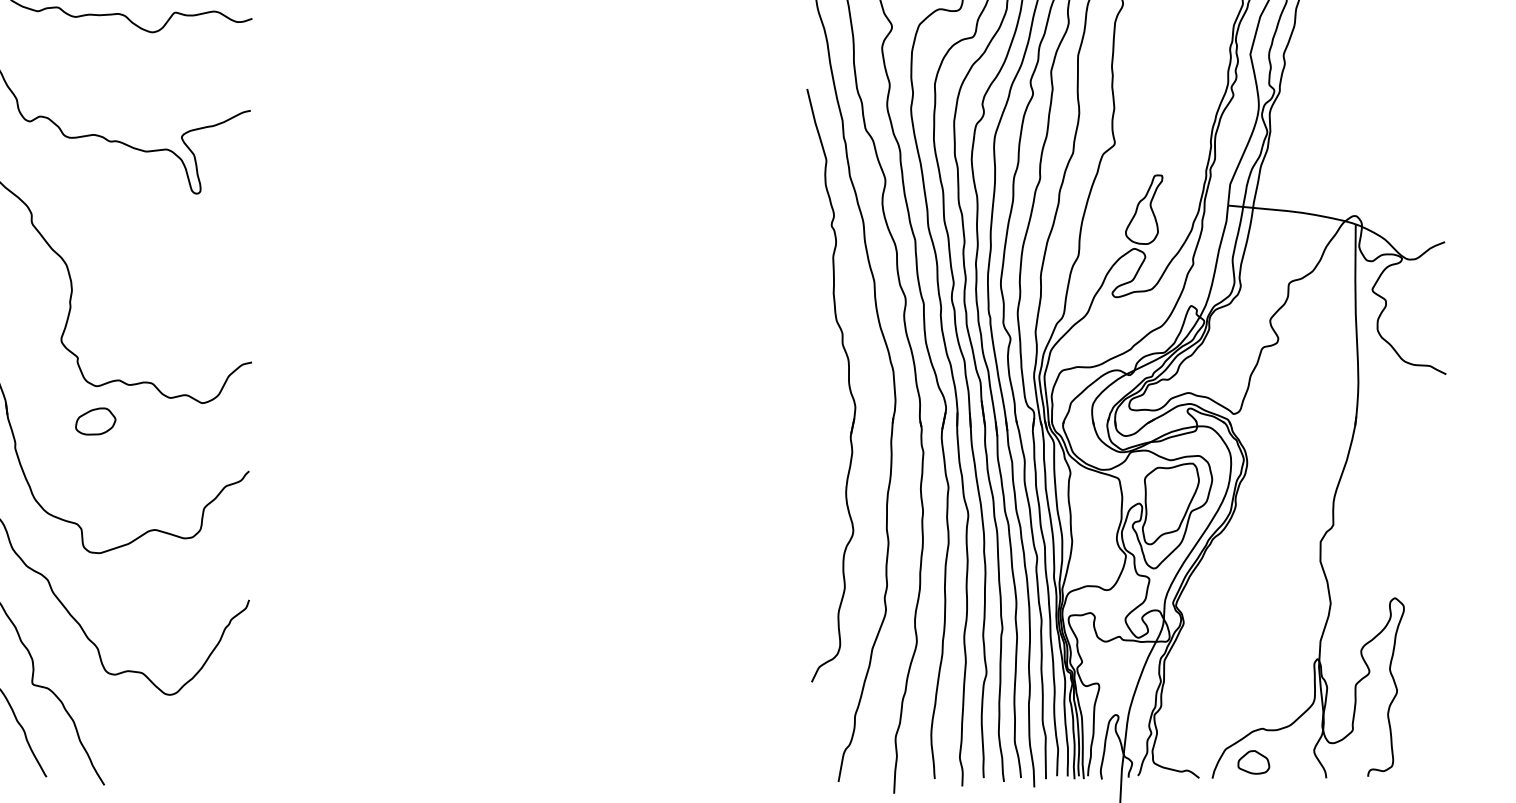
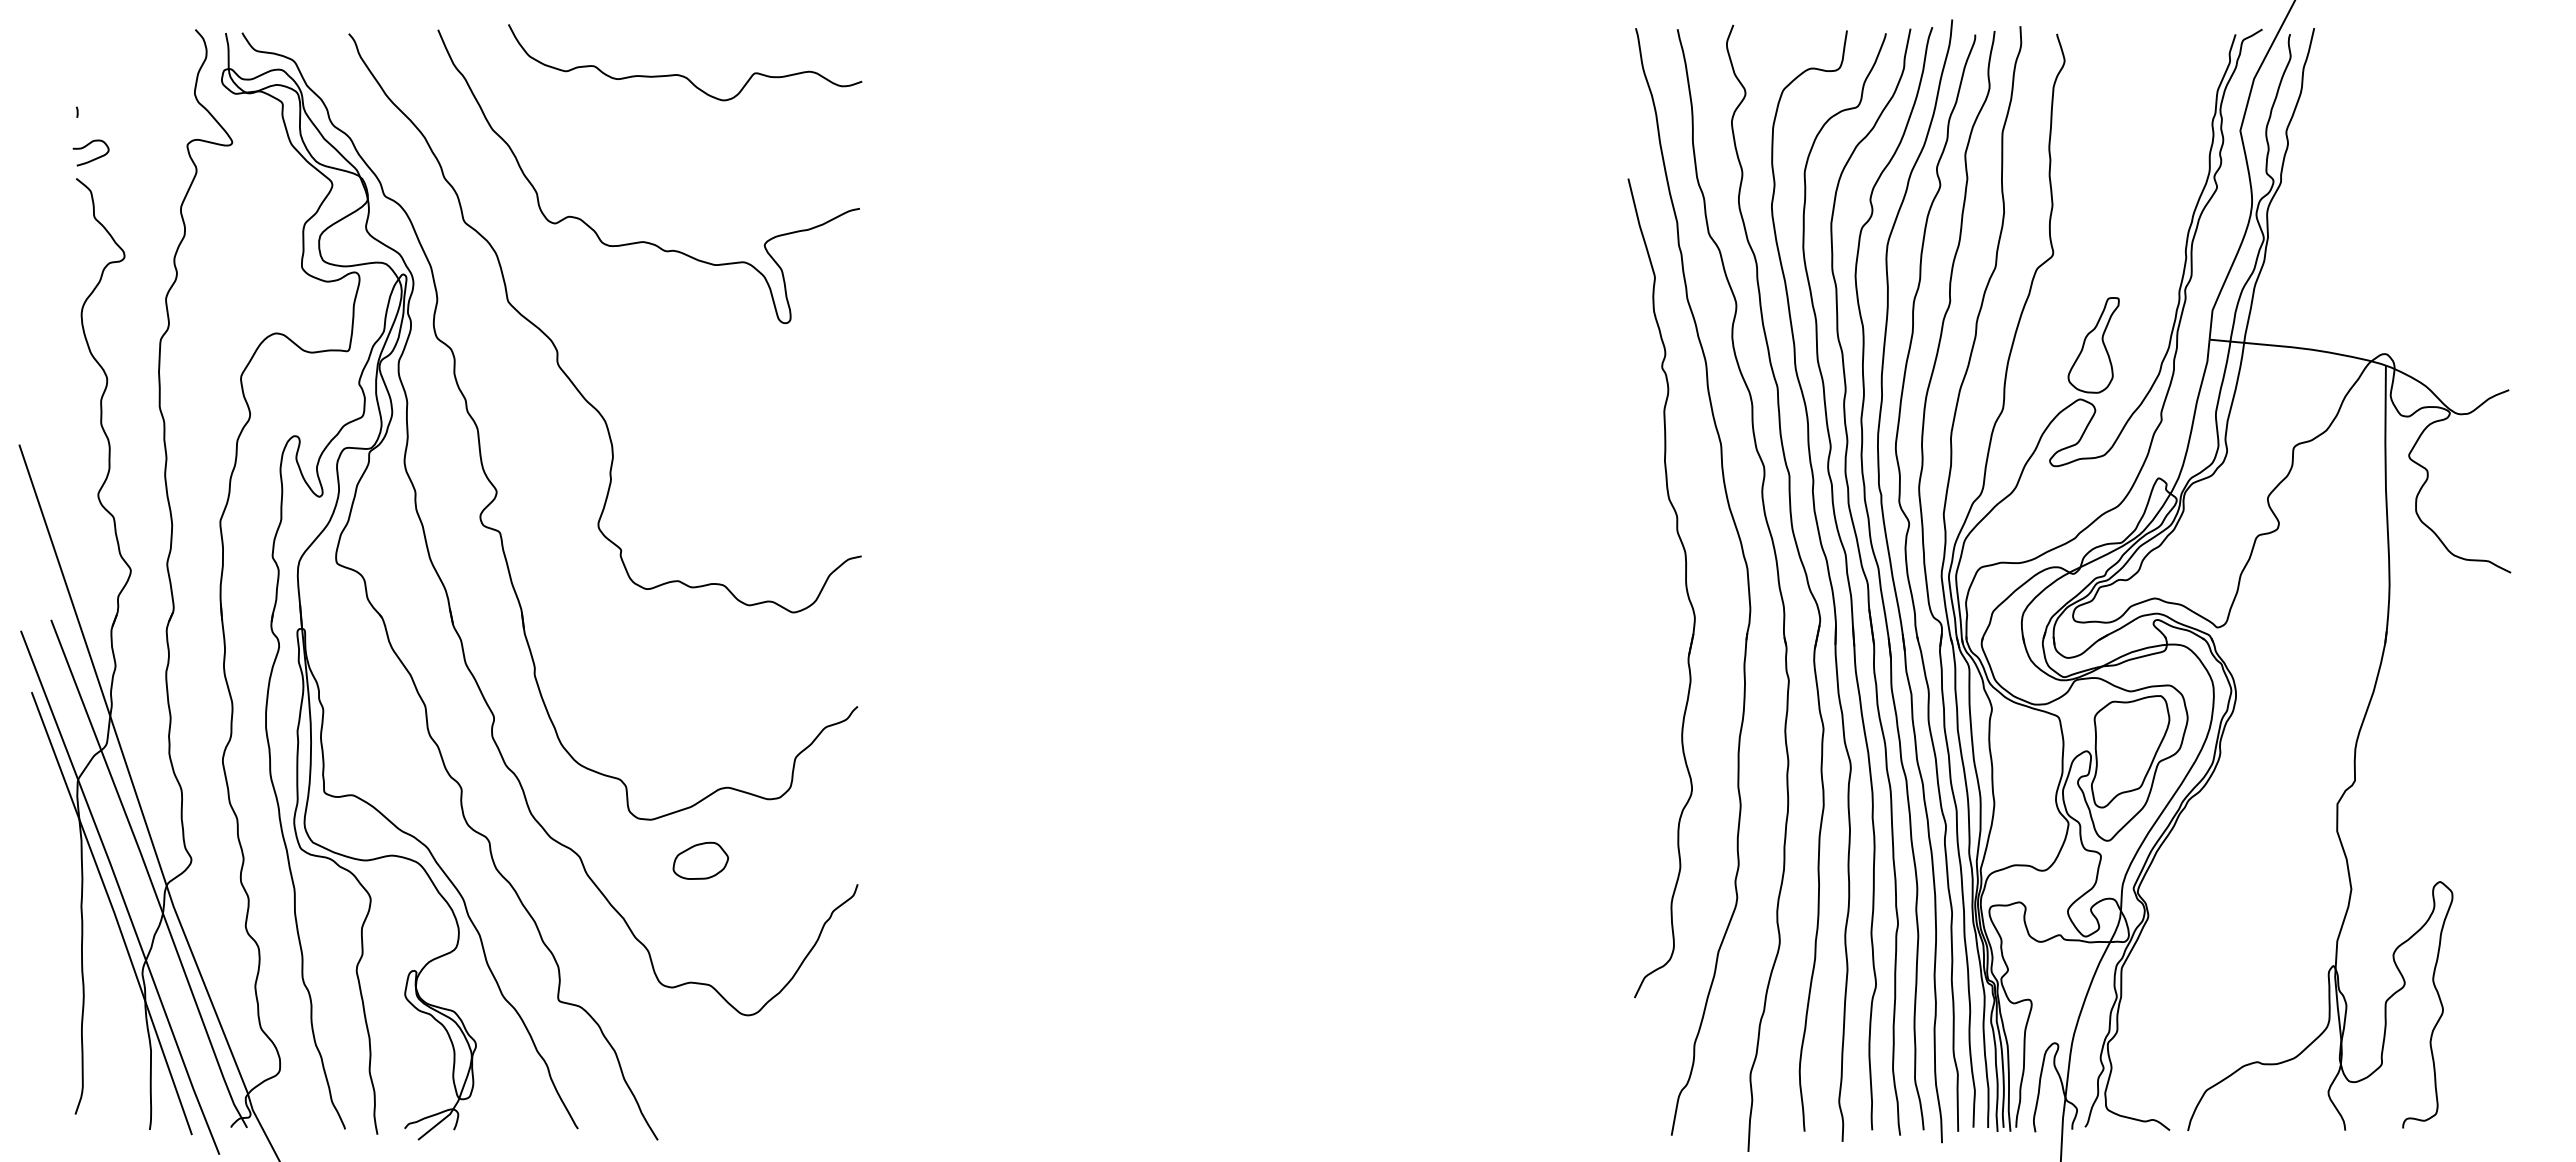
part: (95, 421) -> (700, 860), moved
part: (1254, 762) -> (2245, 1108), removed

